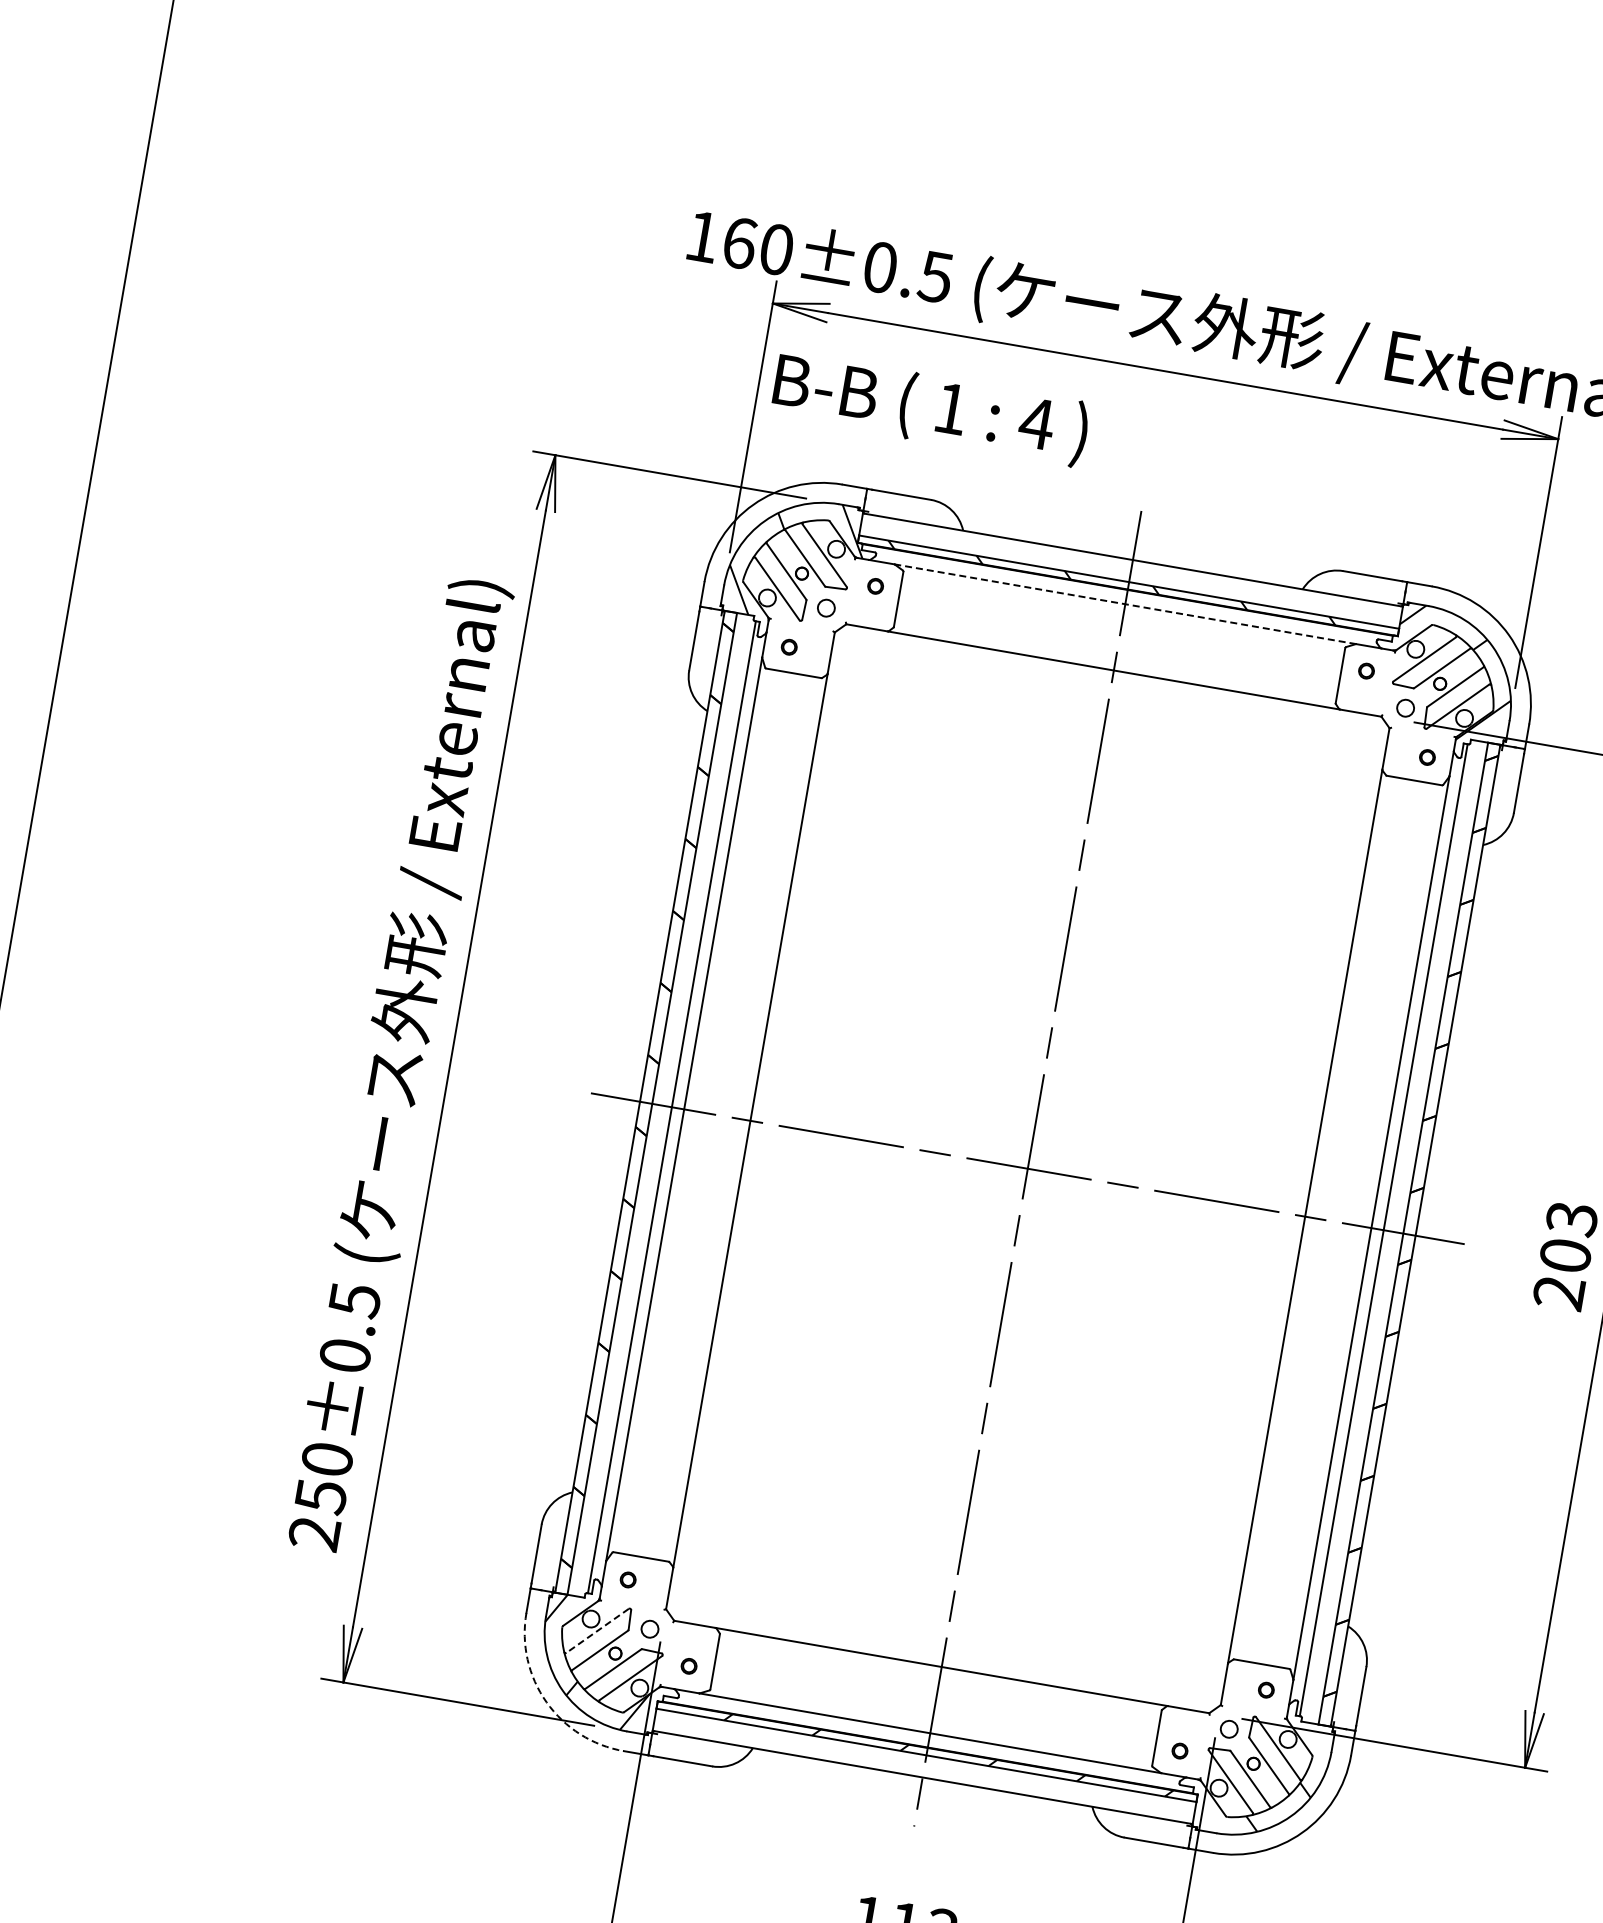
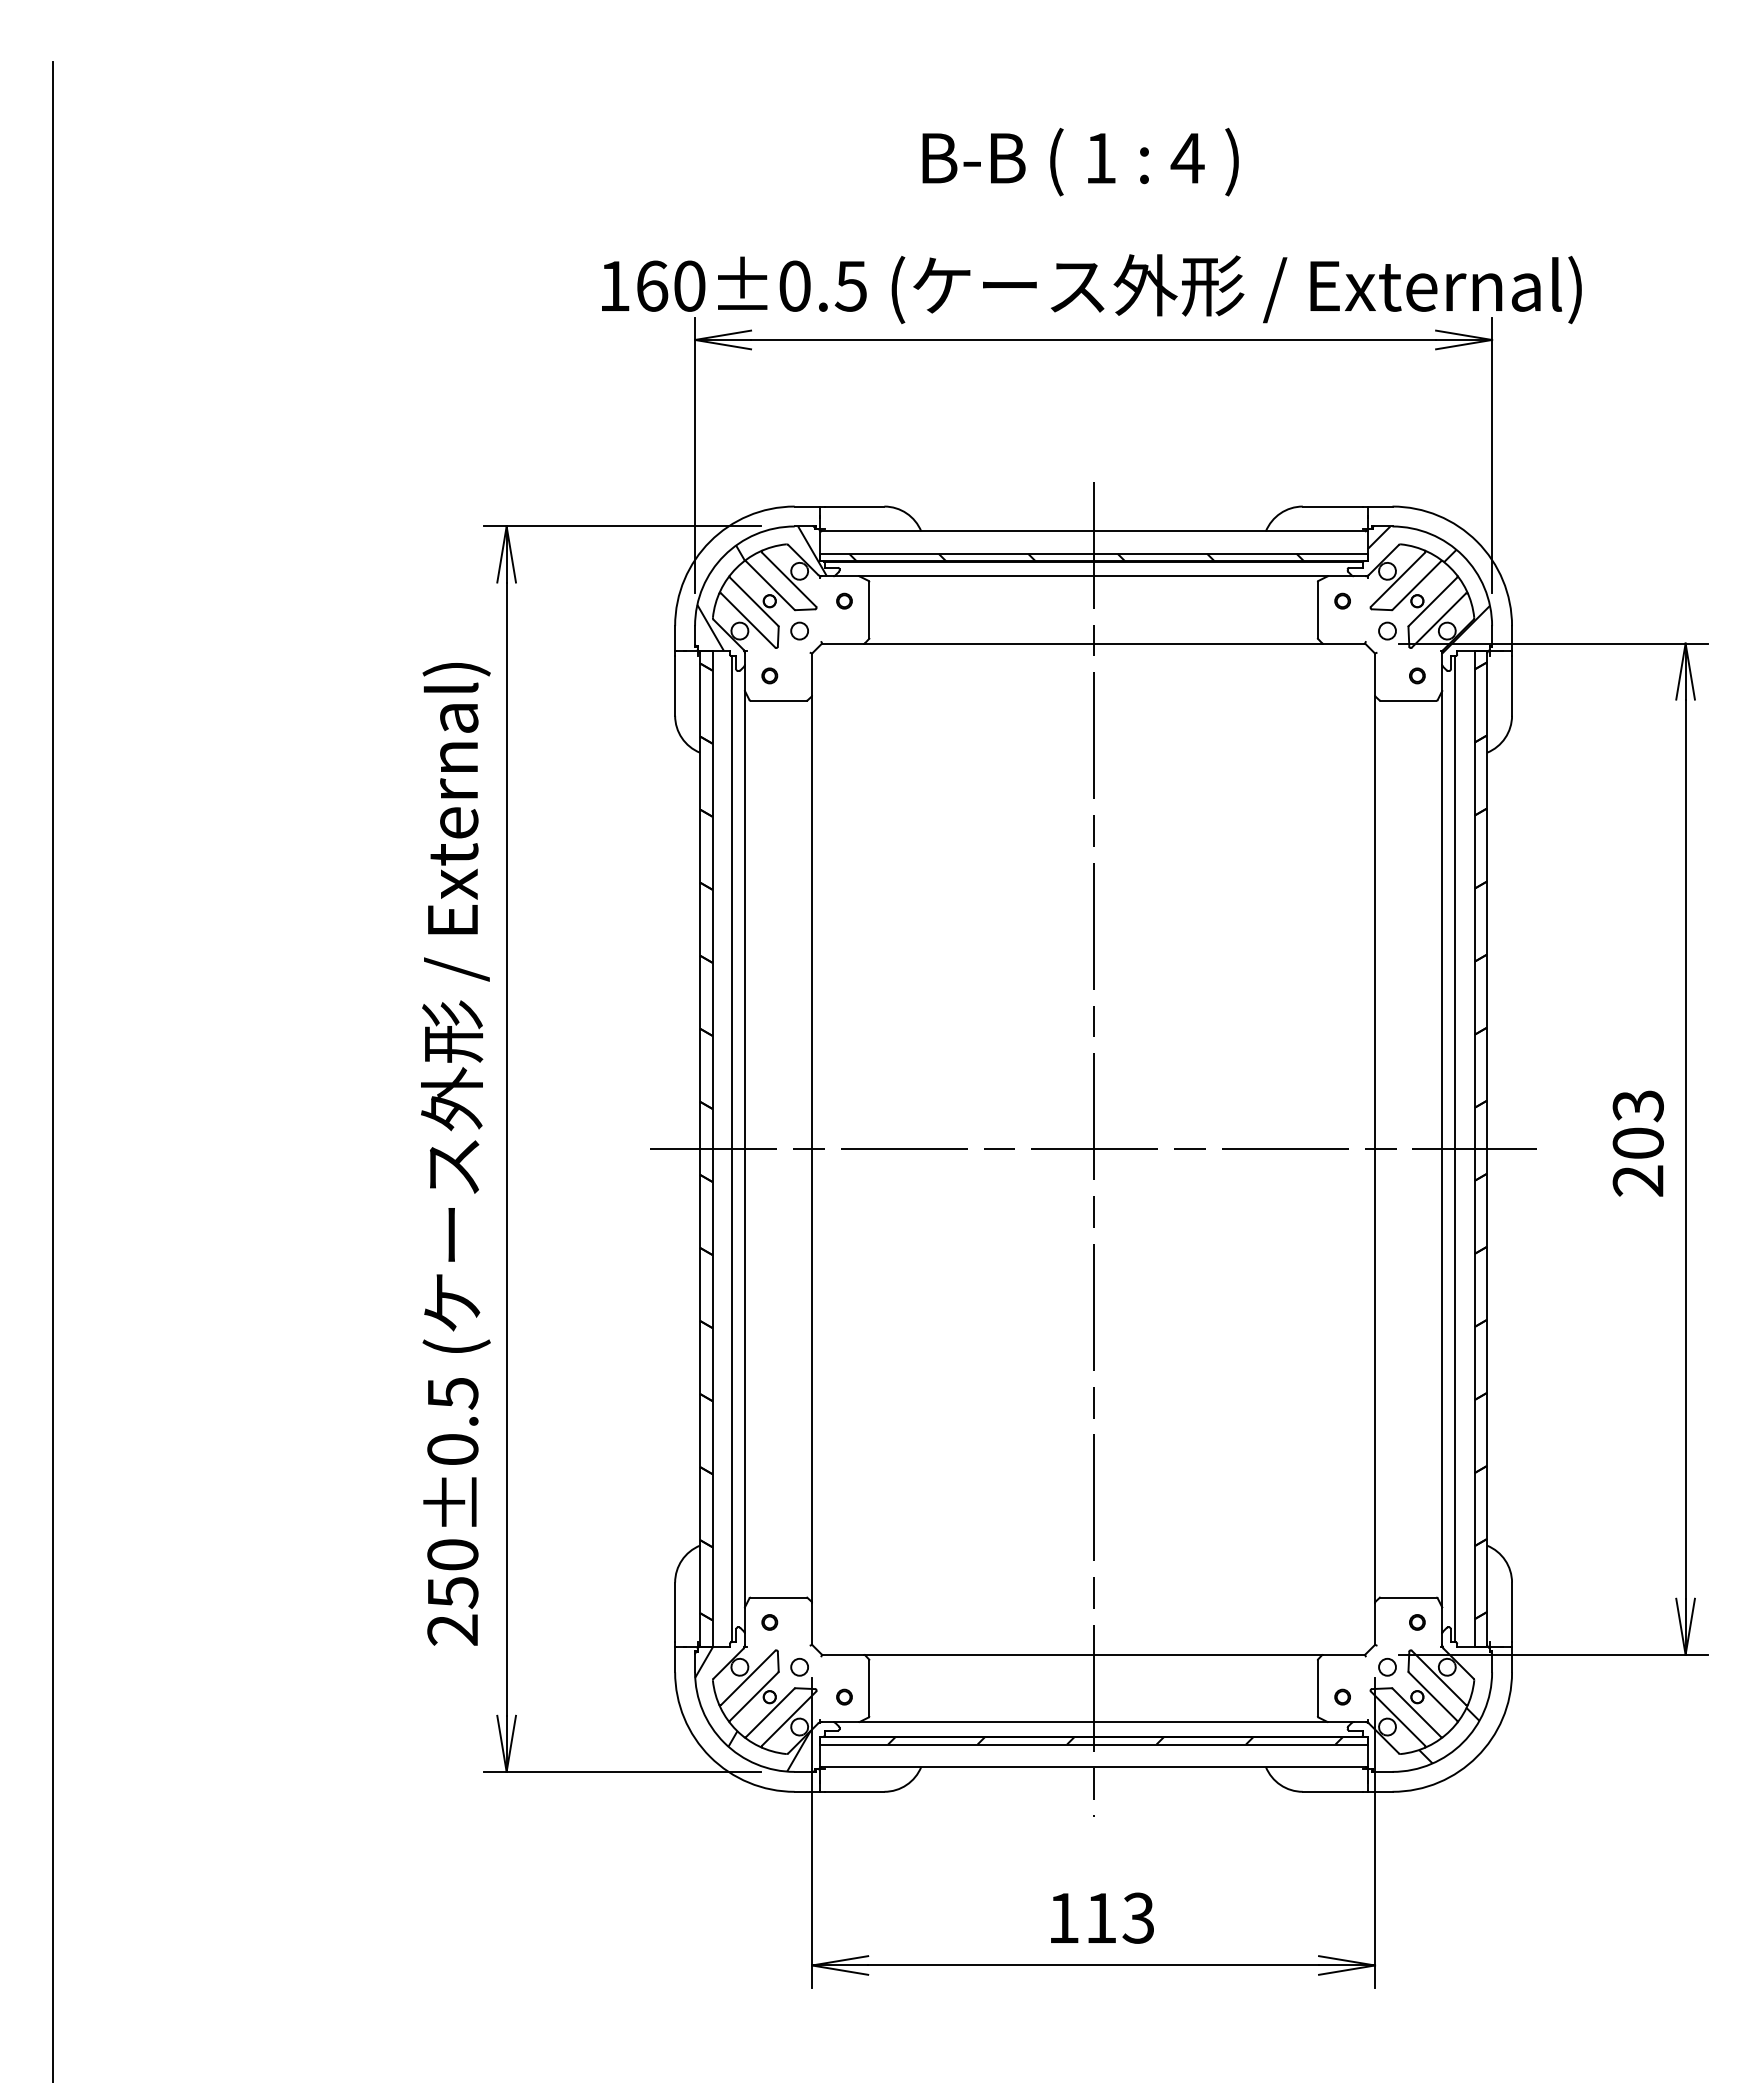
text: (930, 408) -> (1080, 161), moved
line: (1126, 604) -> (1094, 576), dashed -> solid
line: (597, 1631) -> (748, 1678), dashed -> solid
arc: (546, 1701) -> (710, 1756), dashed -> solid

